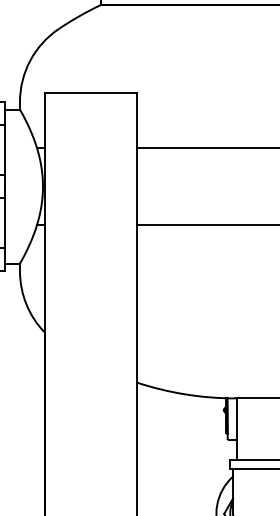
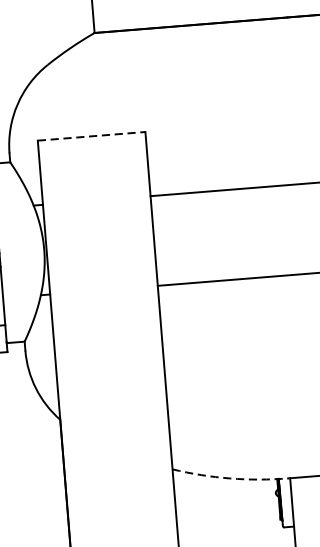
line: (91, 93) -> (91, 136), solid -> dashed
arc: (185, 394) -> (229, 478), solid -> dashed

